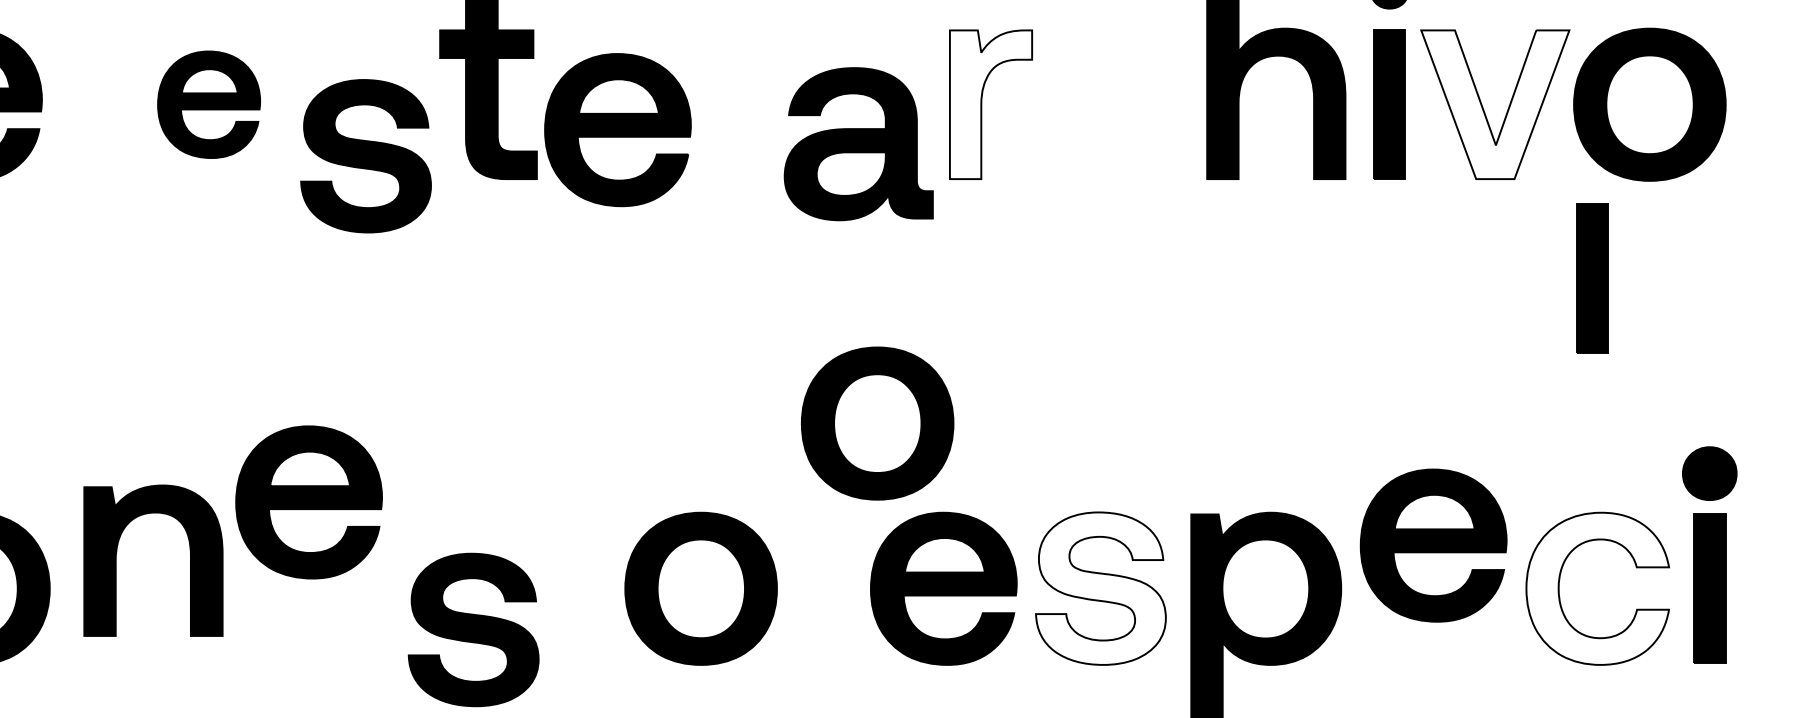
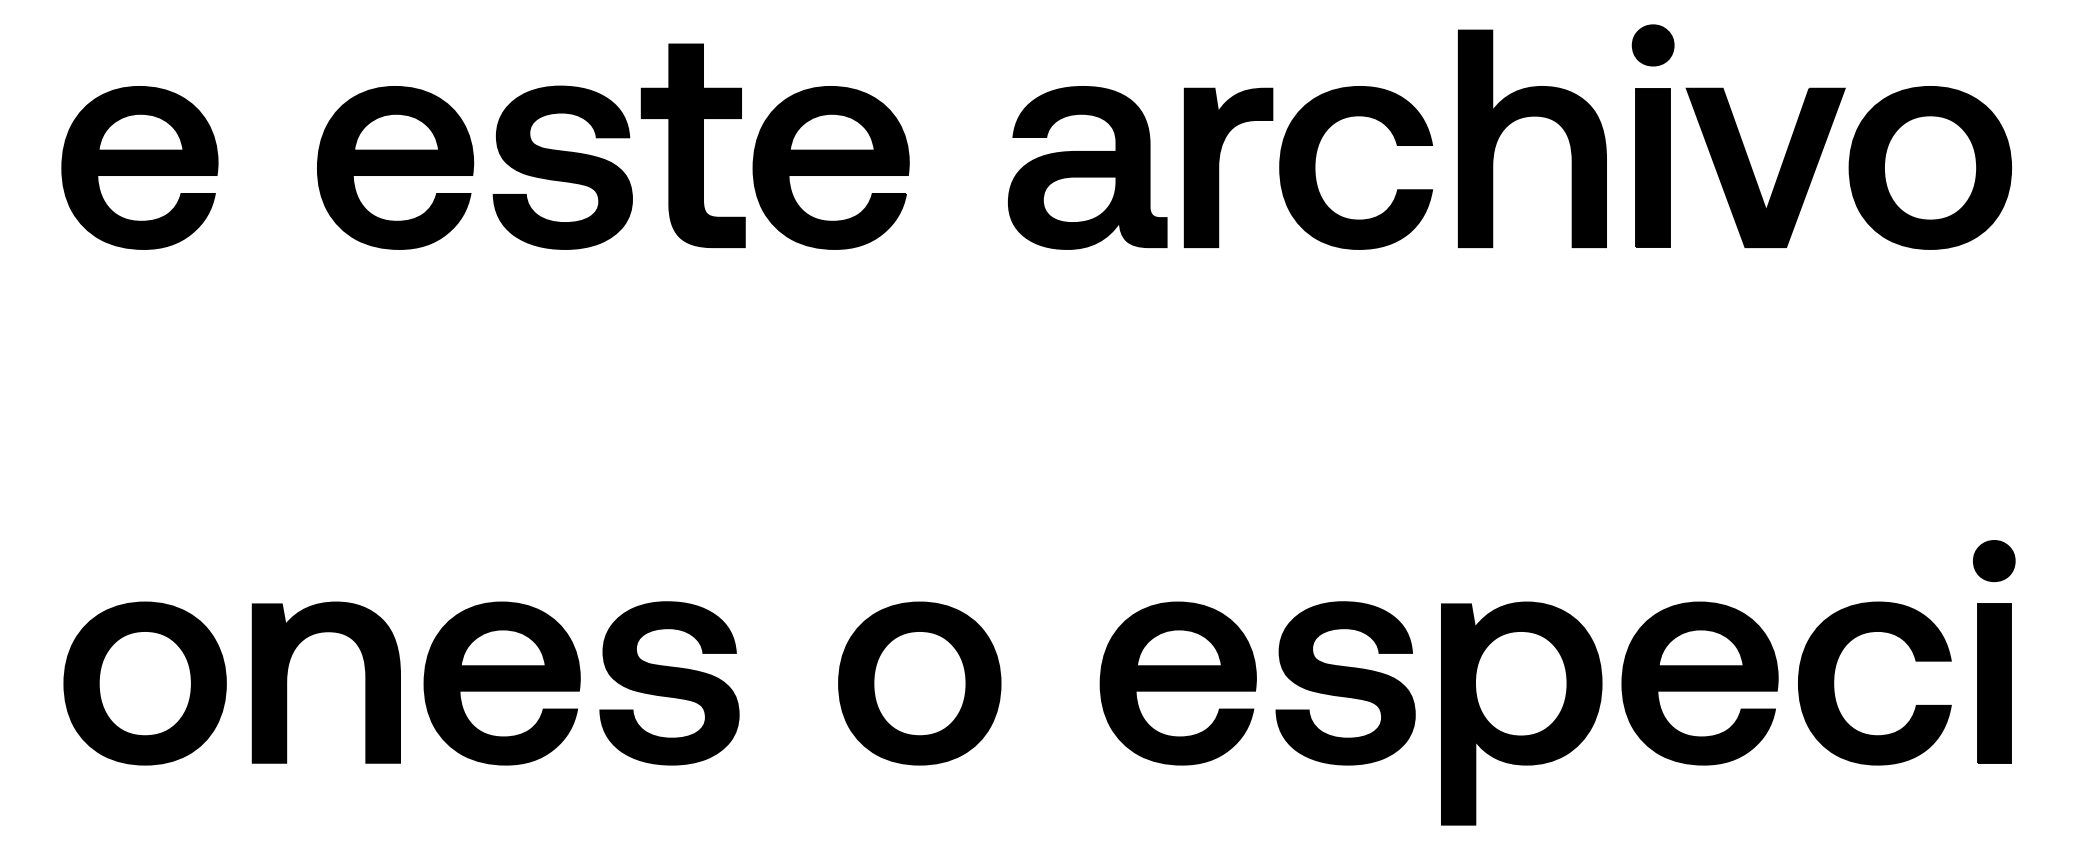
part: (208, 104) -> (395, 167), size x1.43
fill: (990, 104) -> (1228, 167), added
part: (1072, 104) -> (1315, 167), added
fill: (1495, 104) -> (1765, 167), added
part: (617, 129) -> (830, 167), moved
part: (858, 143) -> (1087, 167), moved
part: (365, 155) -> (562, 167), moved
part: (1591, 278) -> (1868, 352), removed
part: (877, 423) -> (1107, 507), removed
part: (1710, 474) -> (1994, 561), size x0.71
part: (308, 502) -> (501, 683), moved
part: (1433, 545) -> (1699, 683), moved
part: (116, 560) -> (287, 682), moved
fill: (1100, 588) -> (1345, 683), added
fill: (1597, 588) -> (1874, 683), added
part: (473, 630) -> (669, 683), moved

